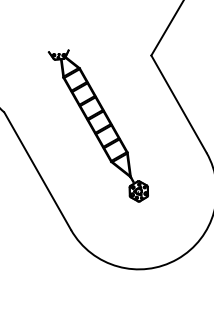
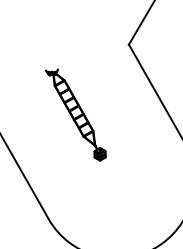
part: (97, 125) -> (75, 114), size x0.6

